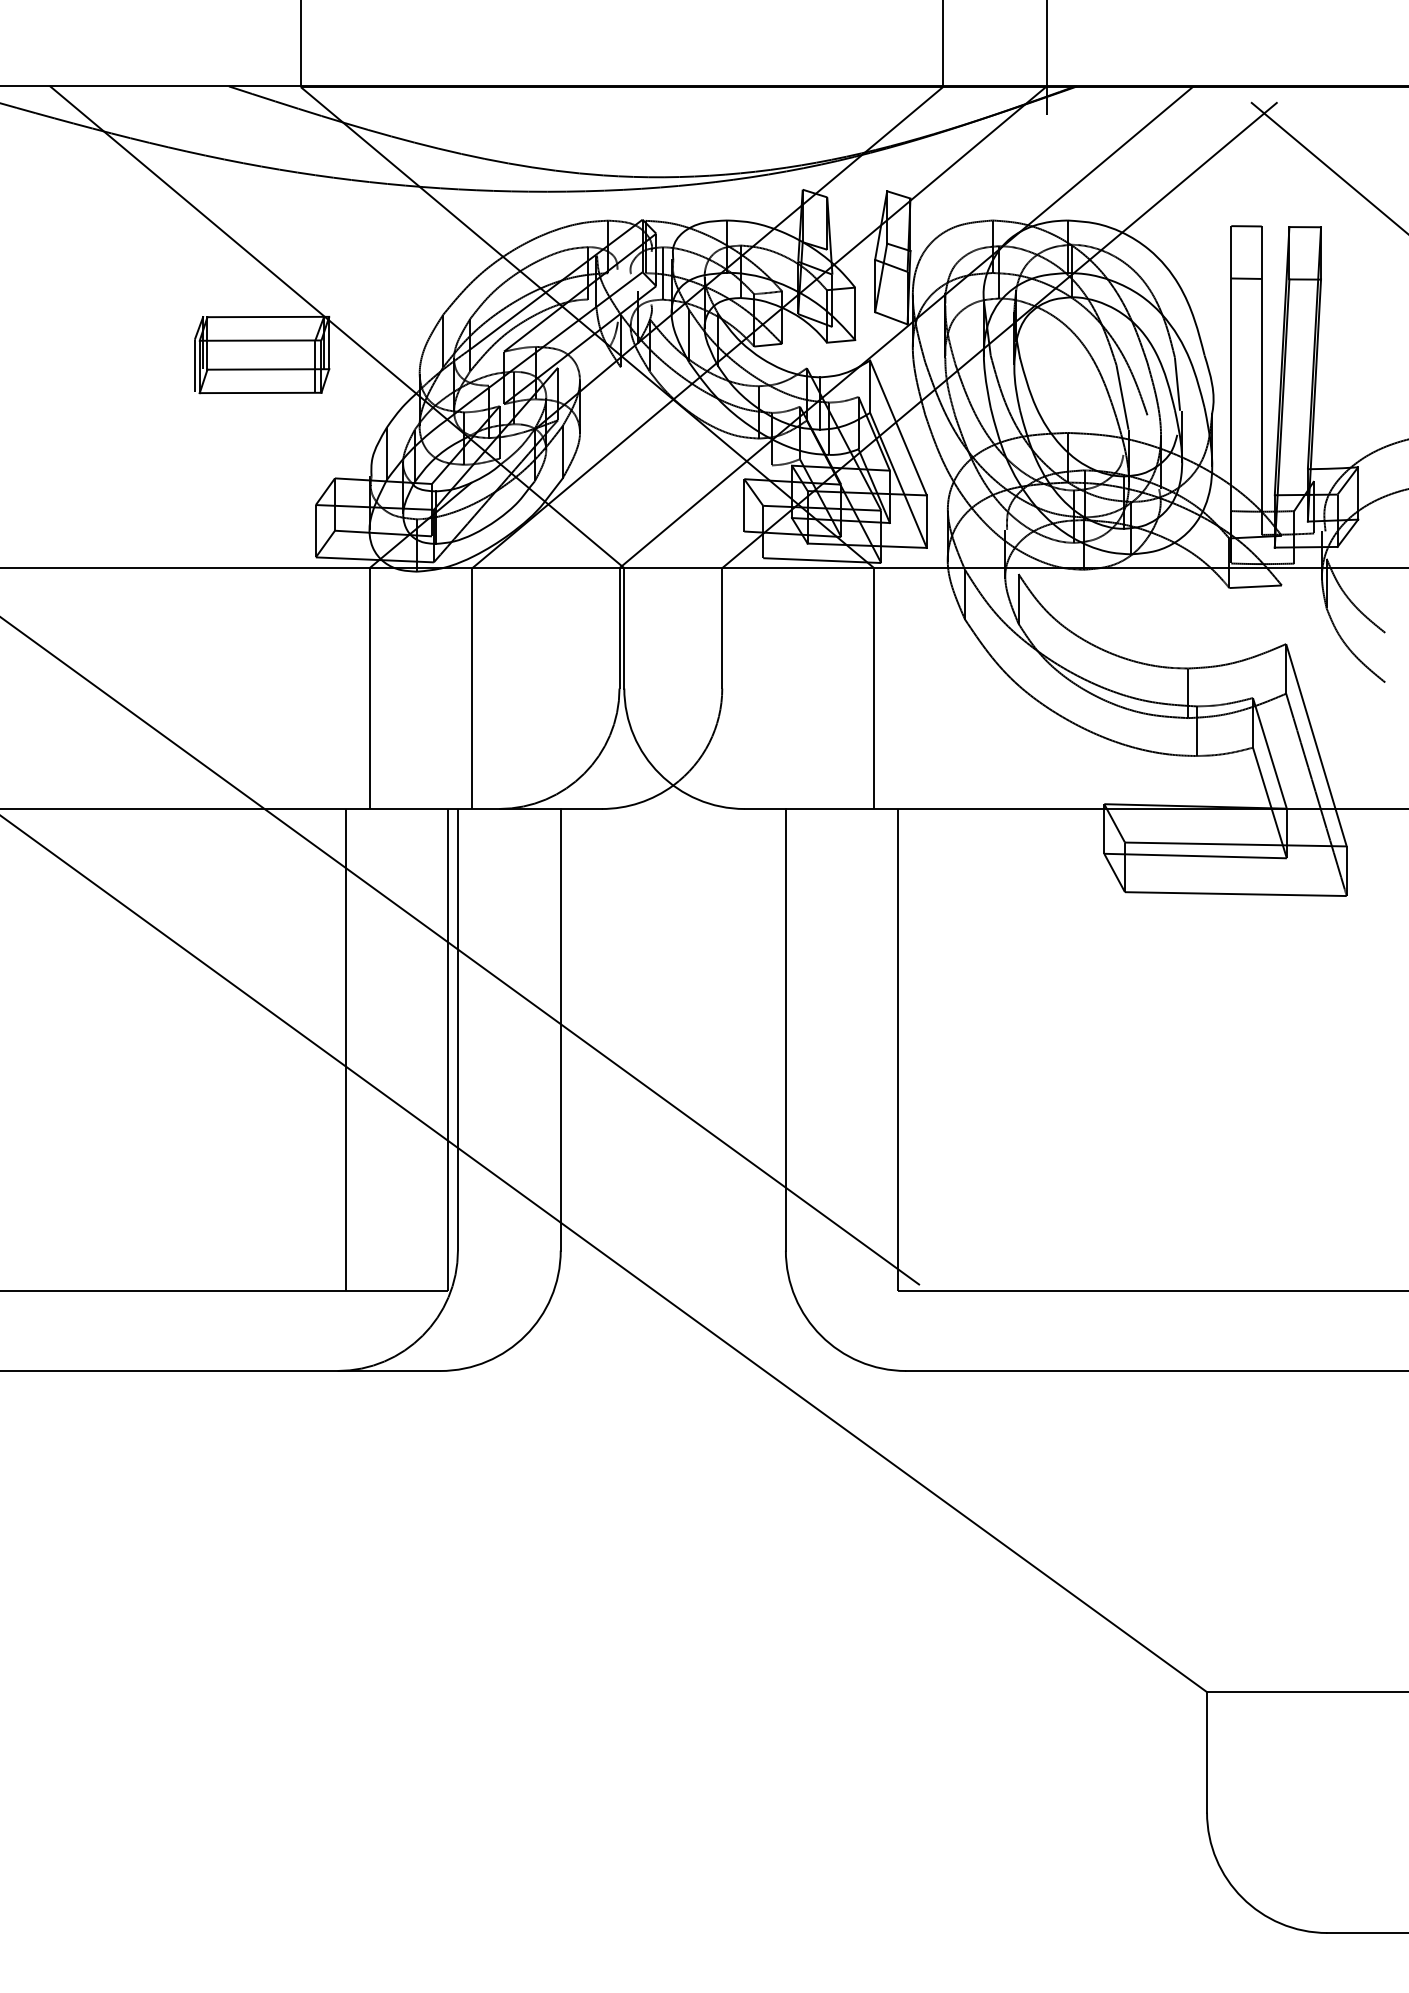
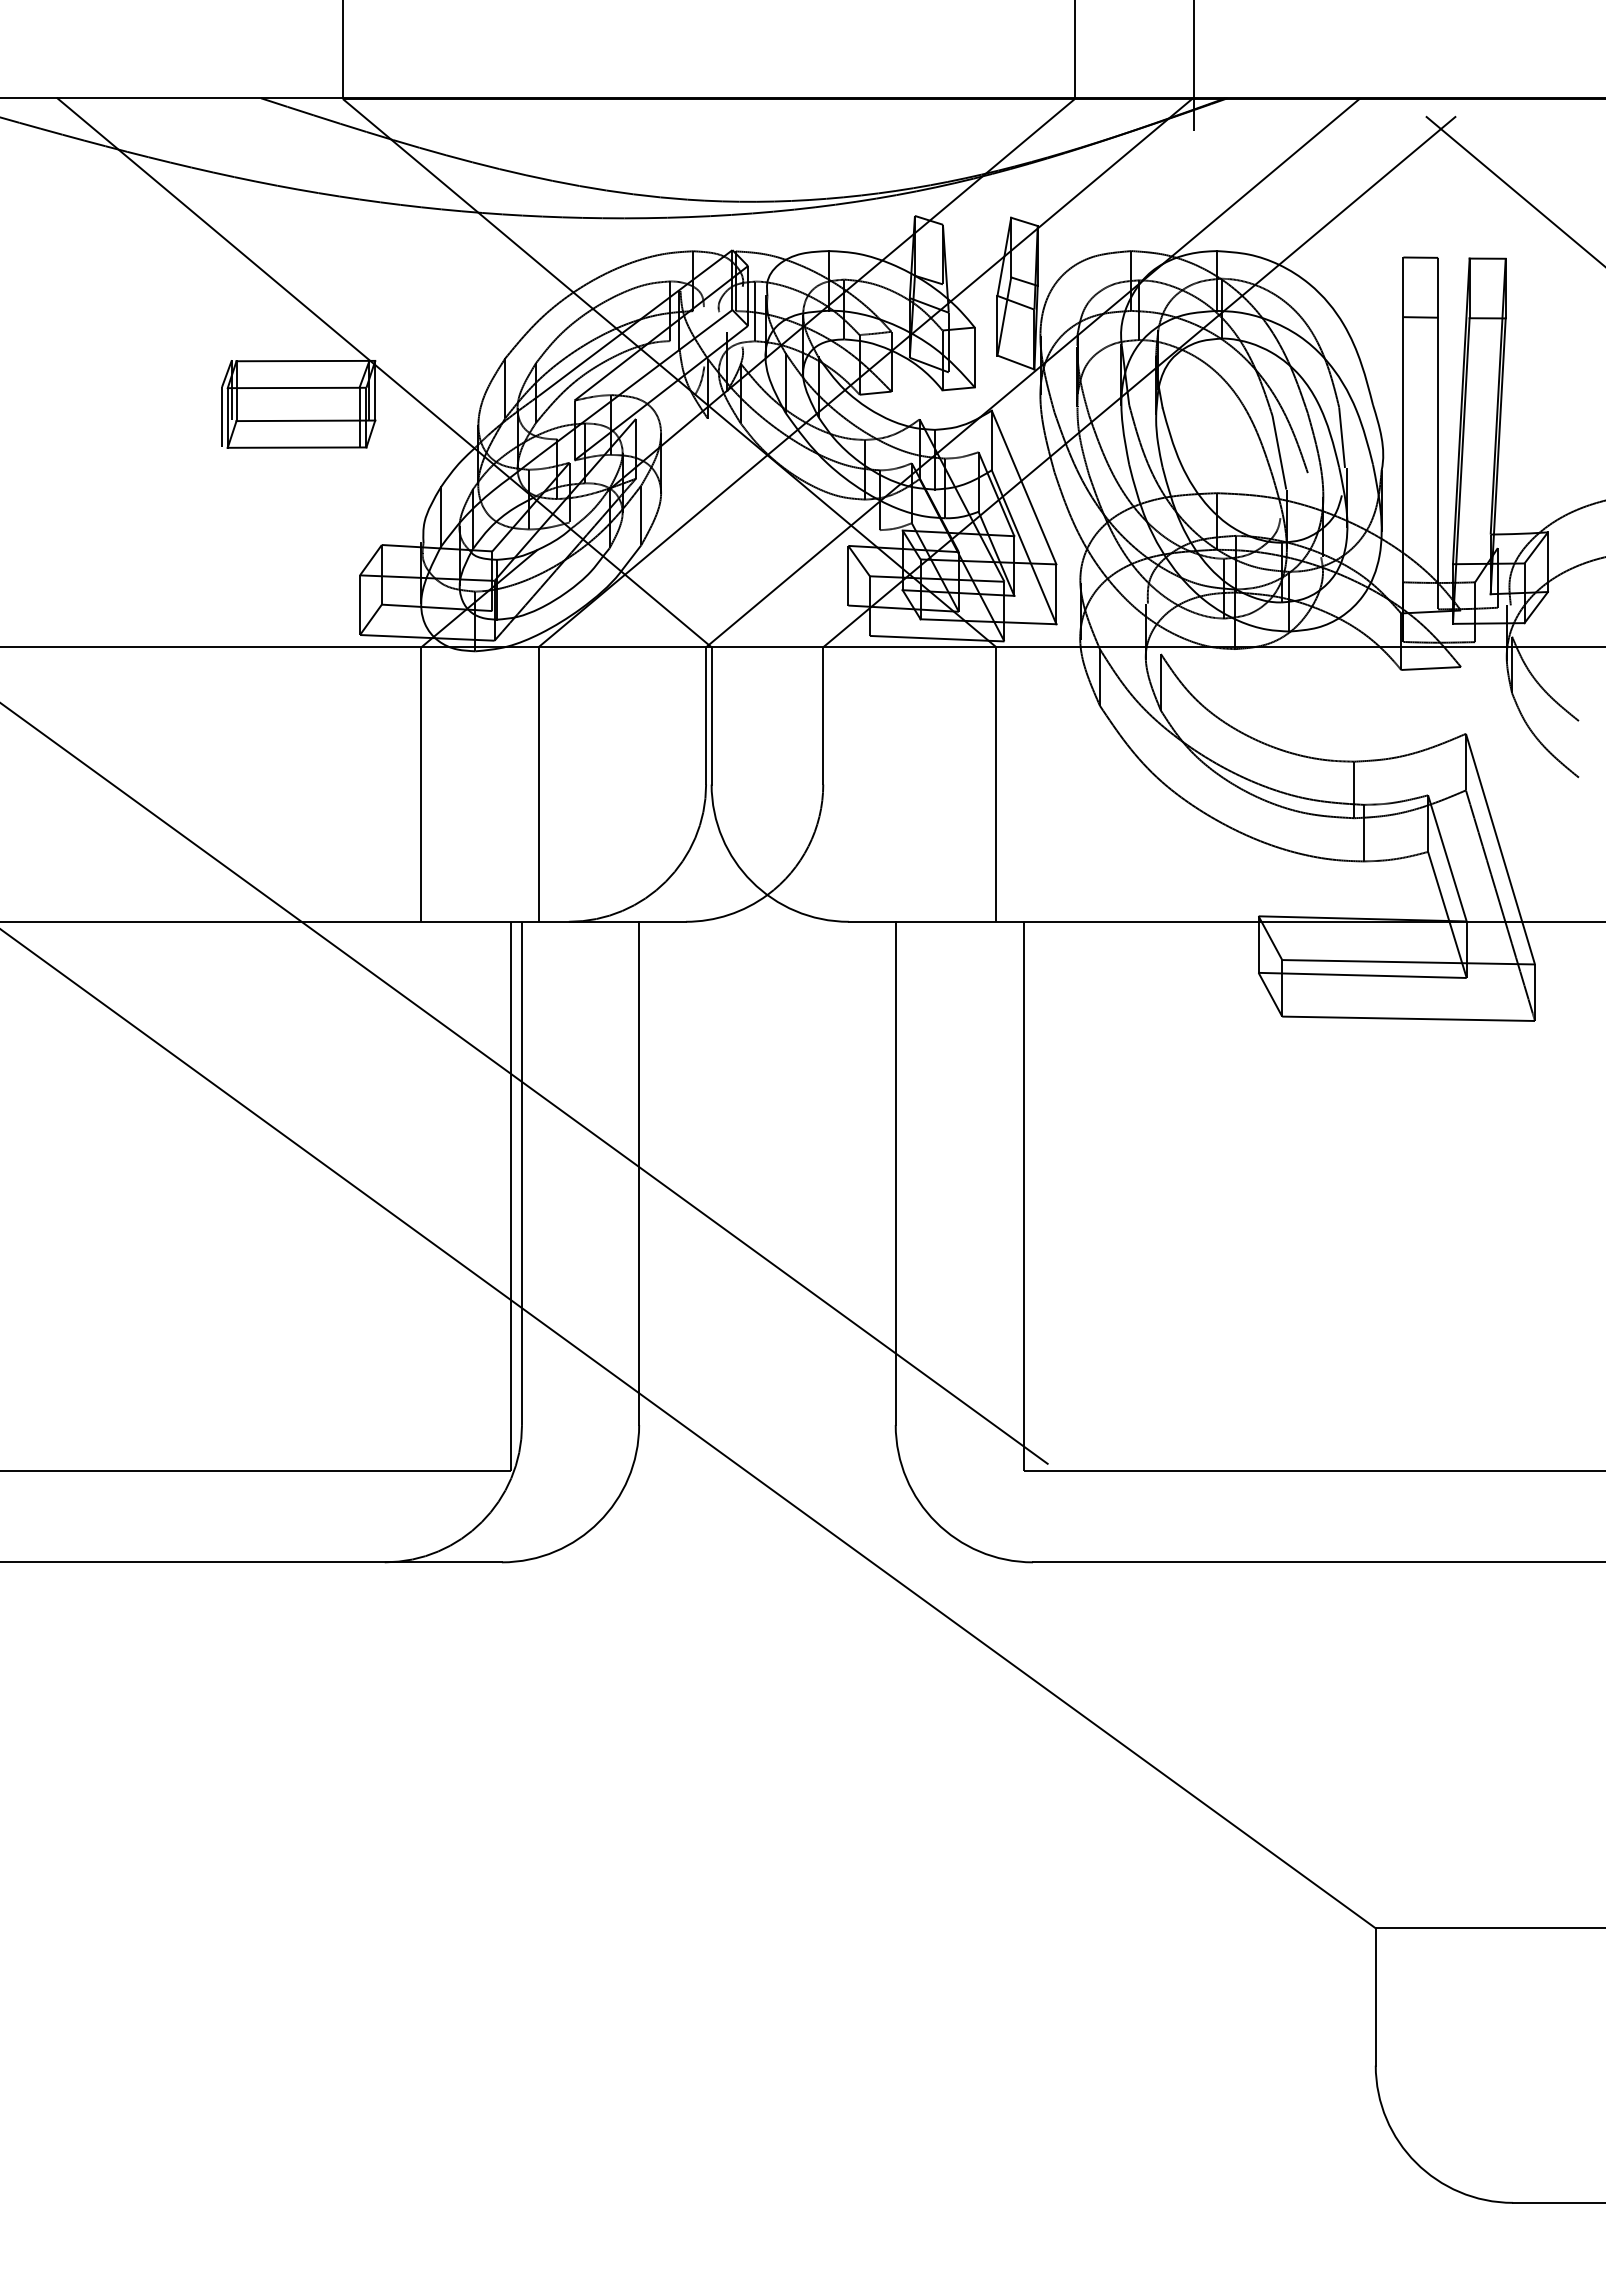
line: (345, 1049) -> (393, 1195), removed

